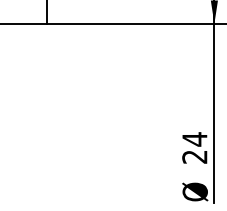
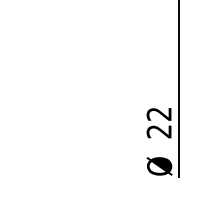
text: (194, 139) -> (158, 114), 24 -> 22

